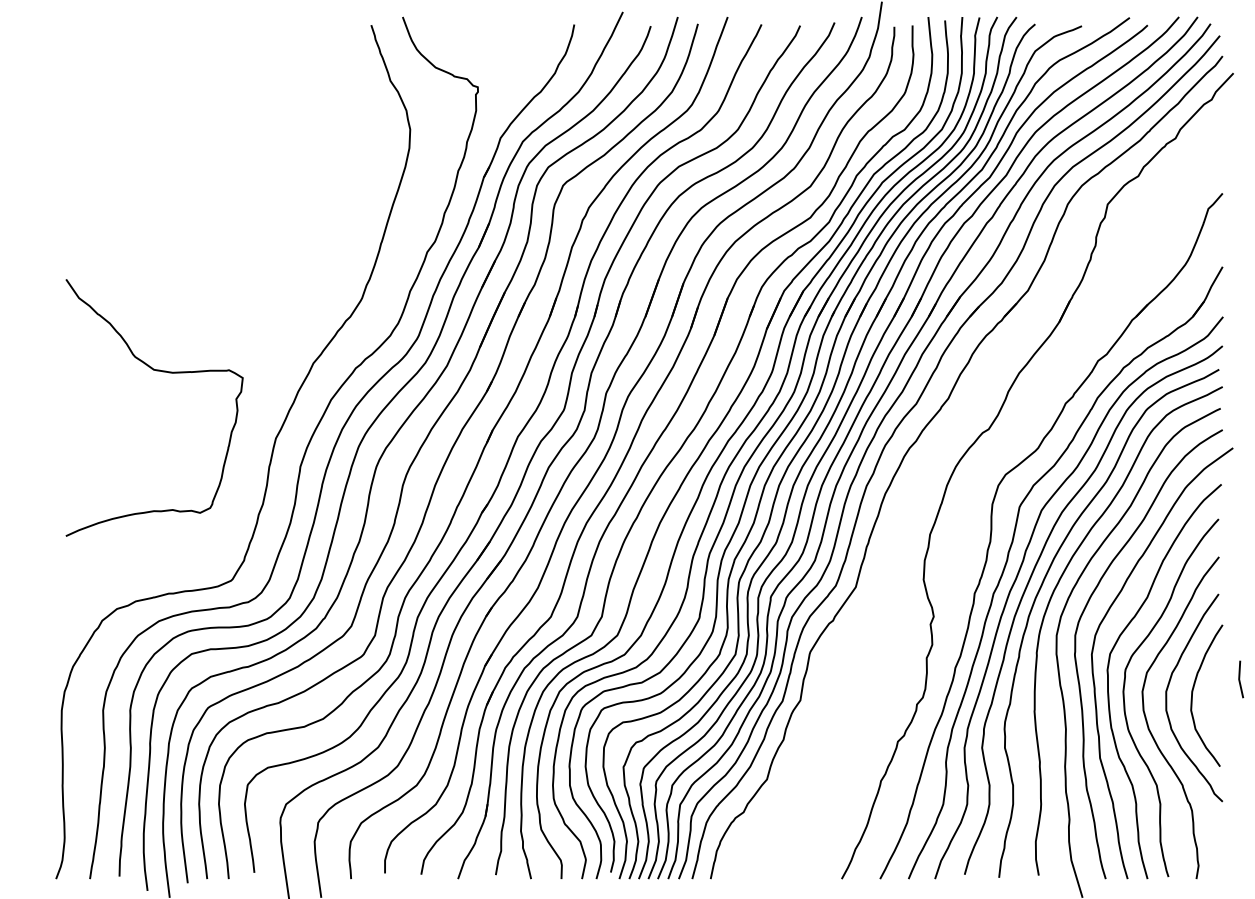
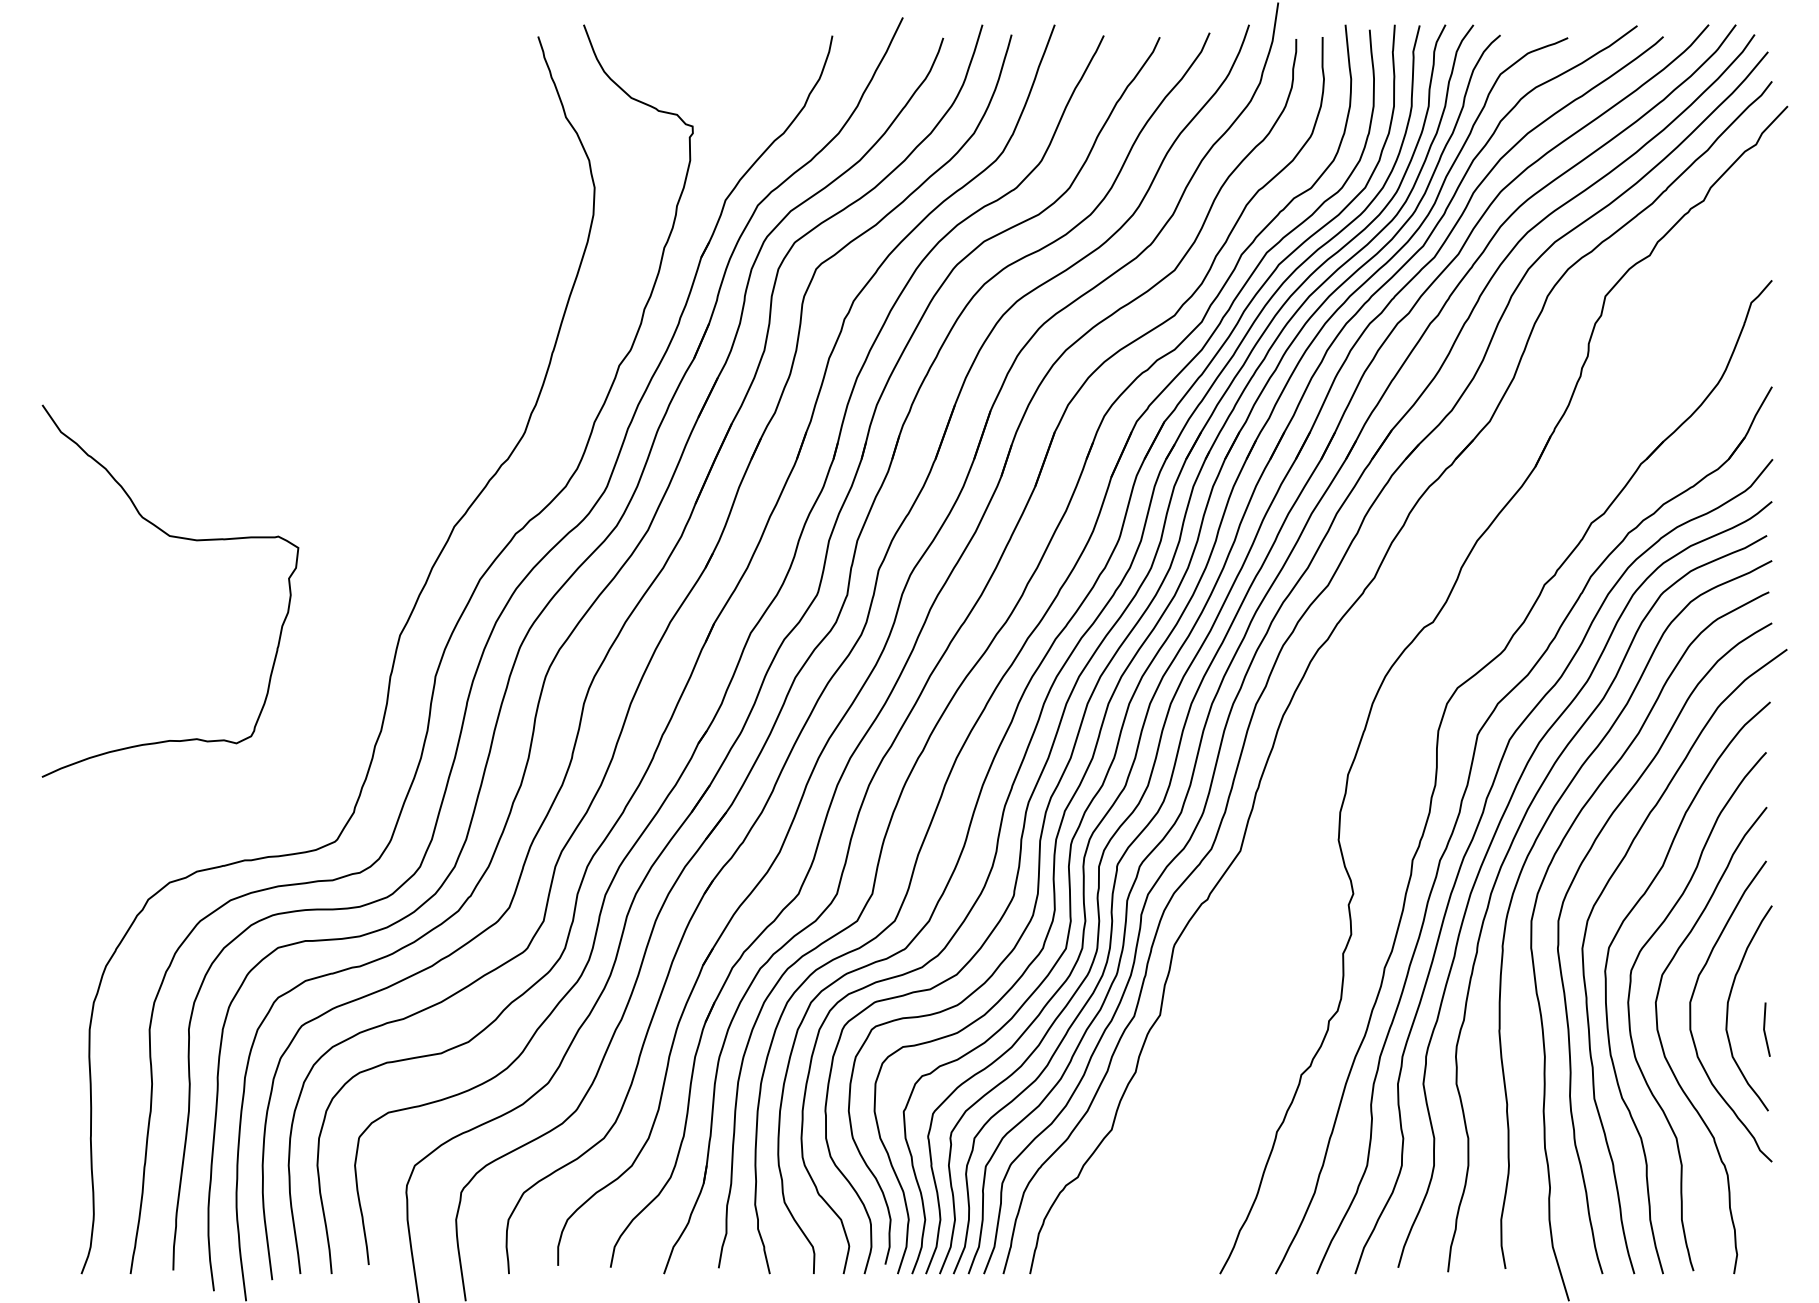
curve: (162, 372) -> (182, 539), moved
line: (1240, 679) -> (1765, 1029), moved

